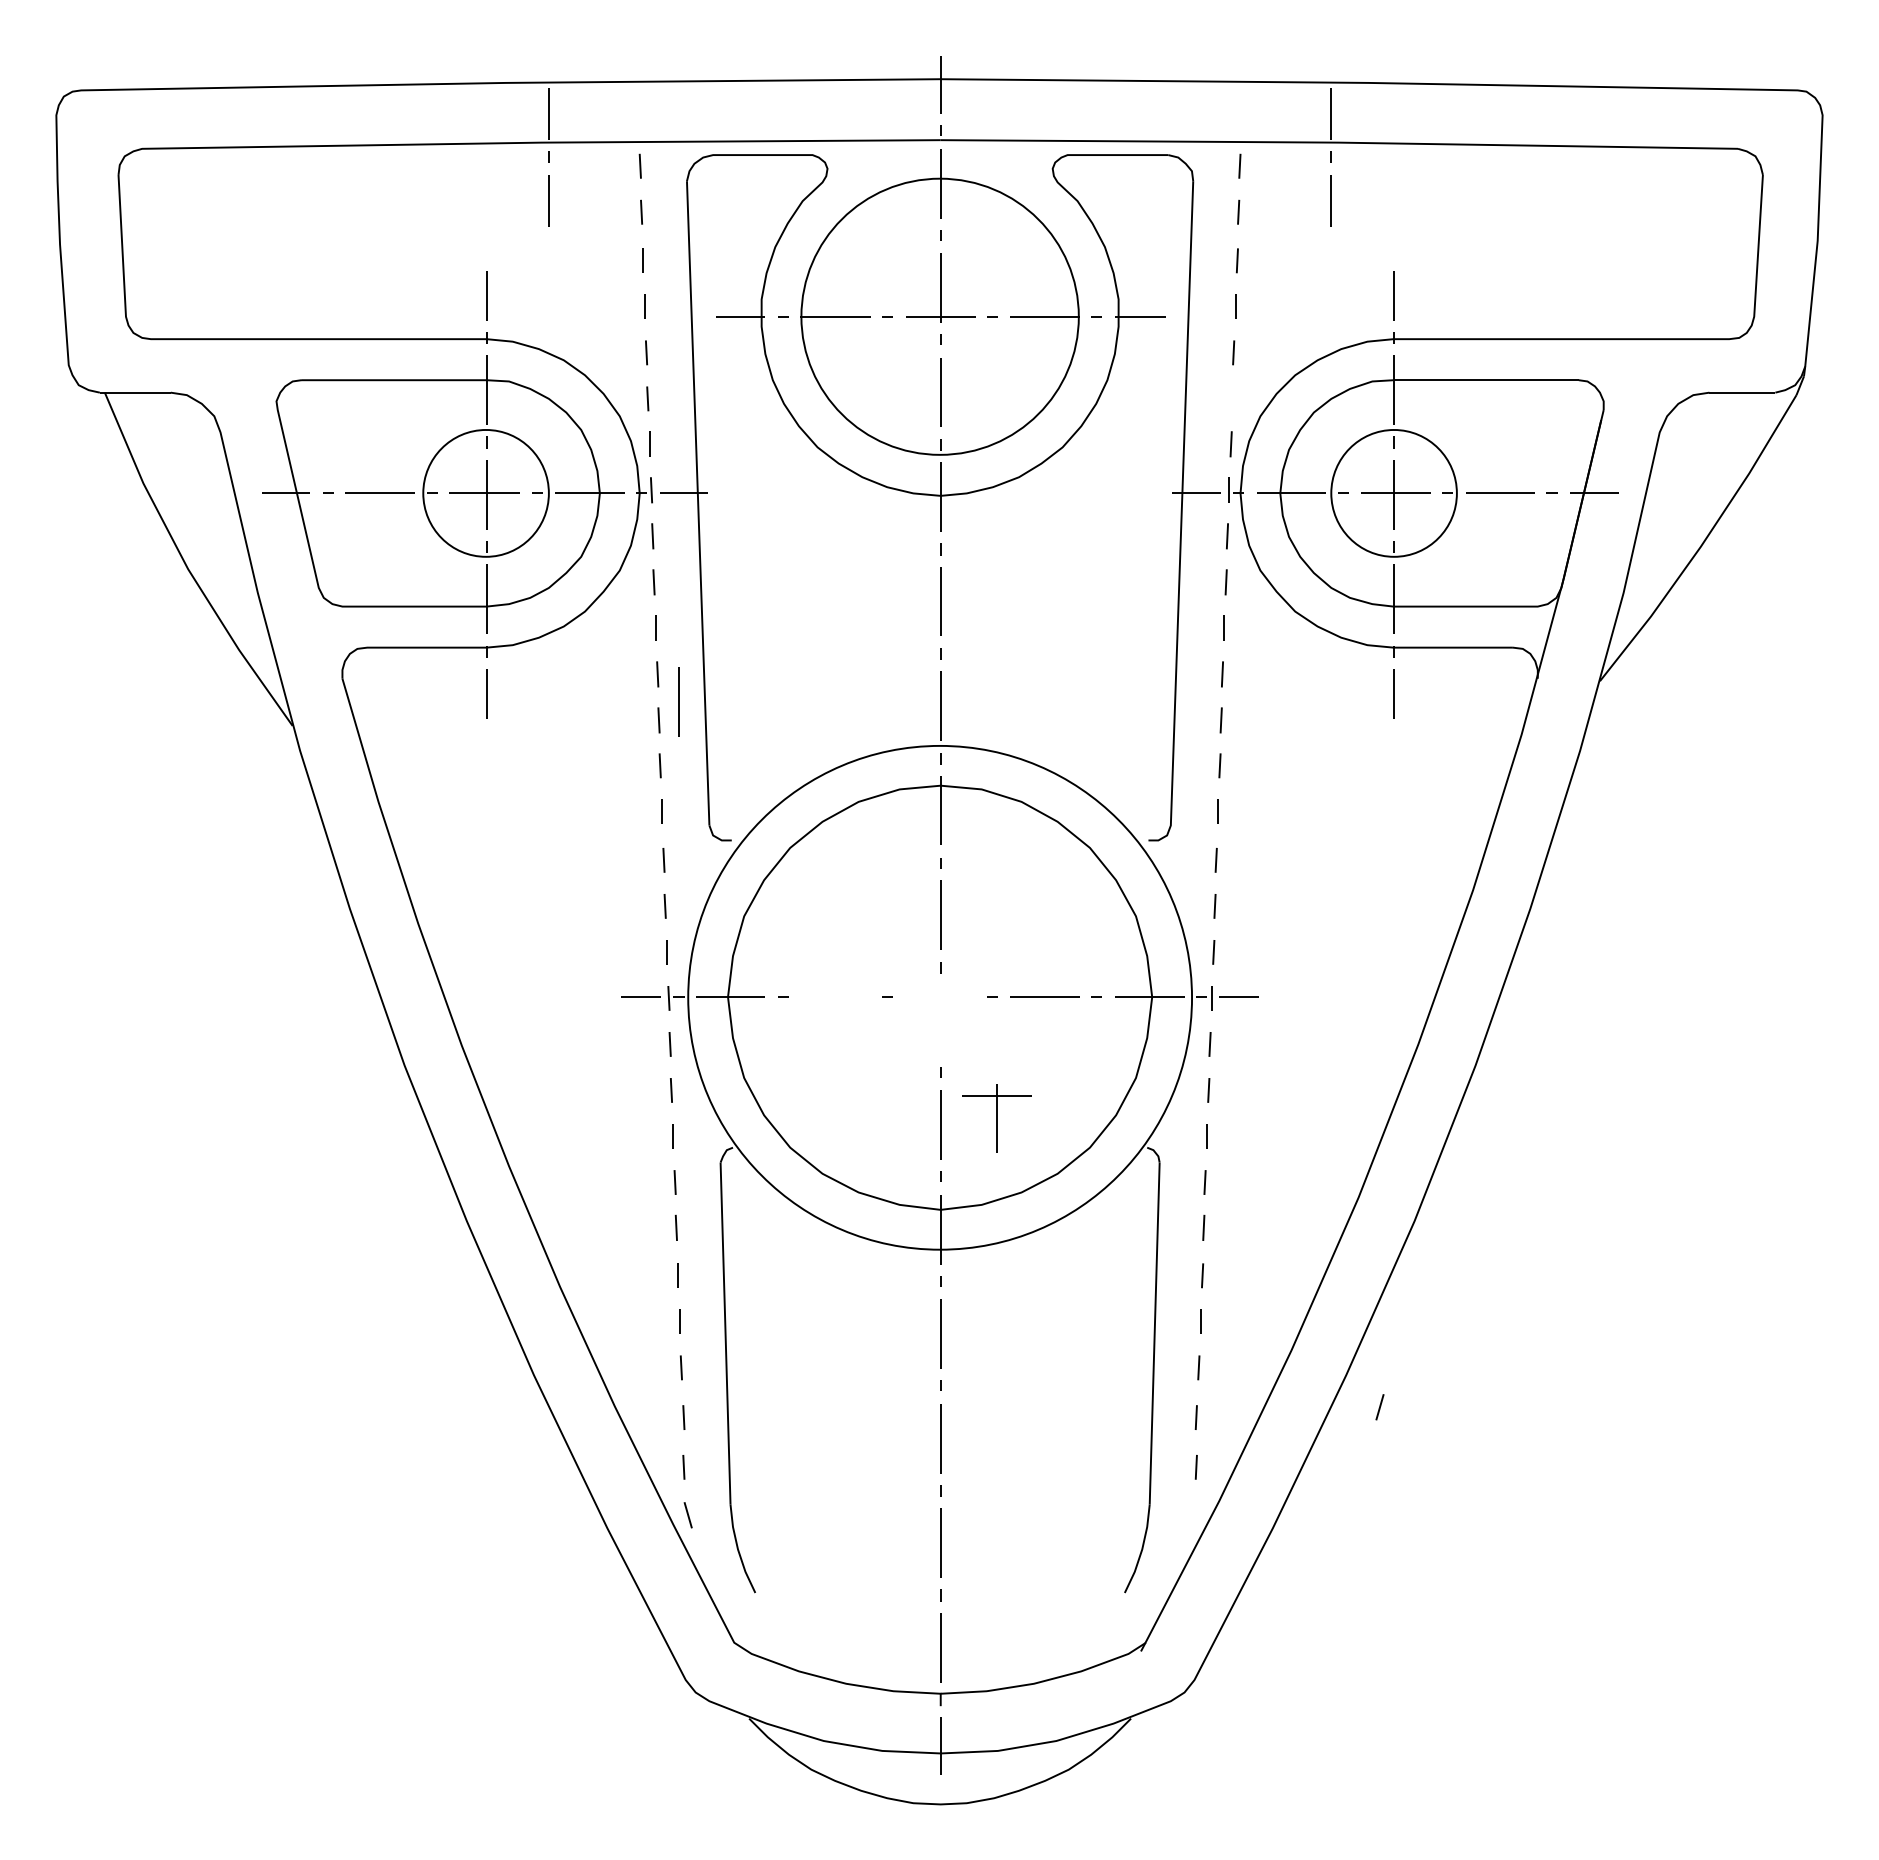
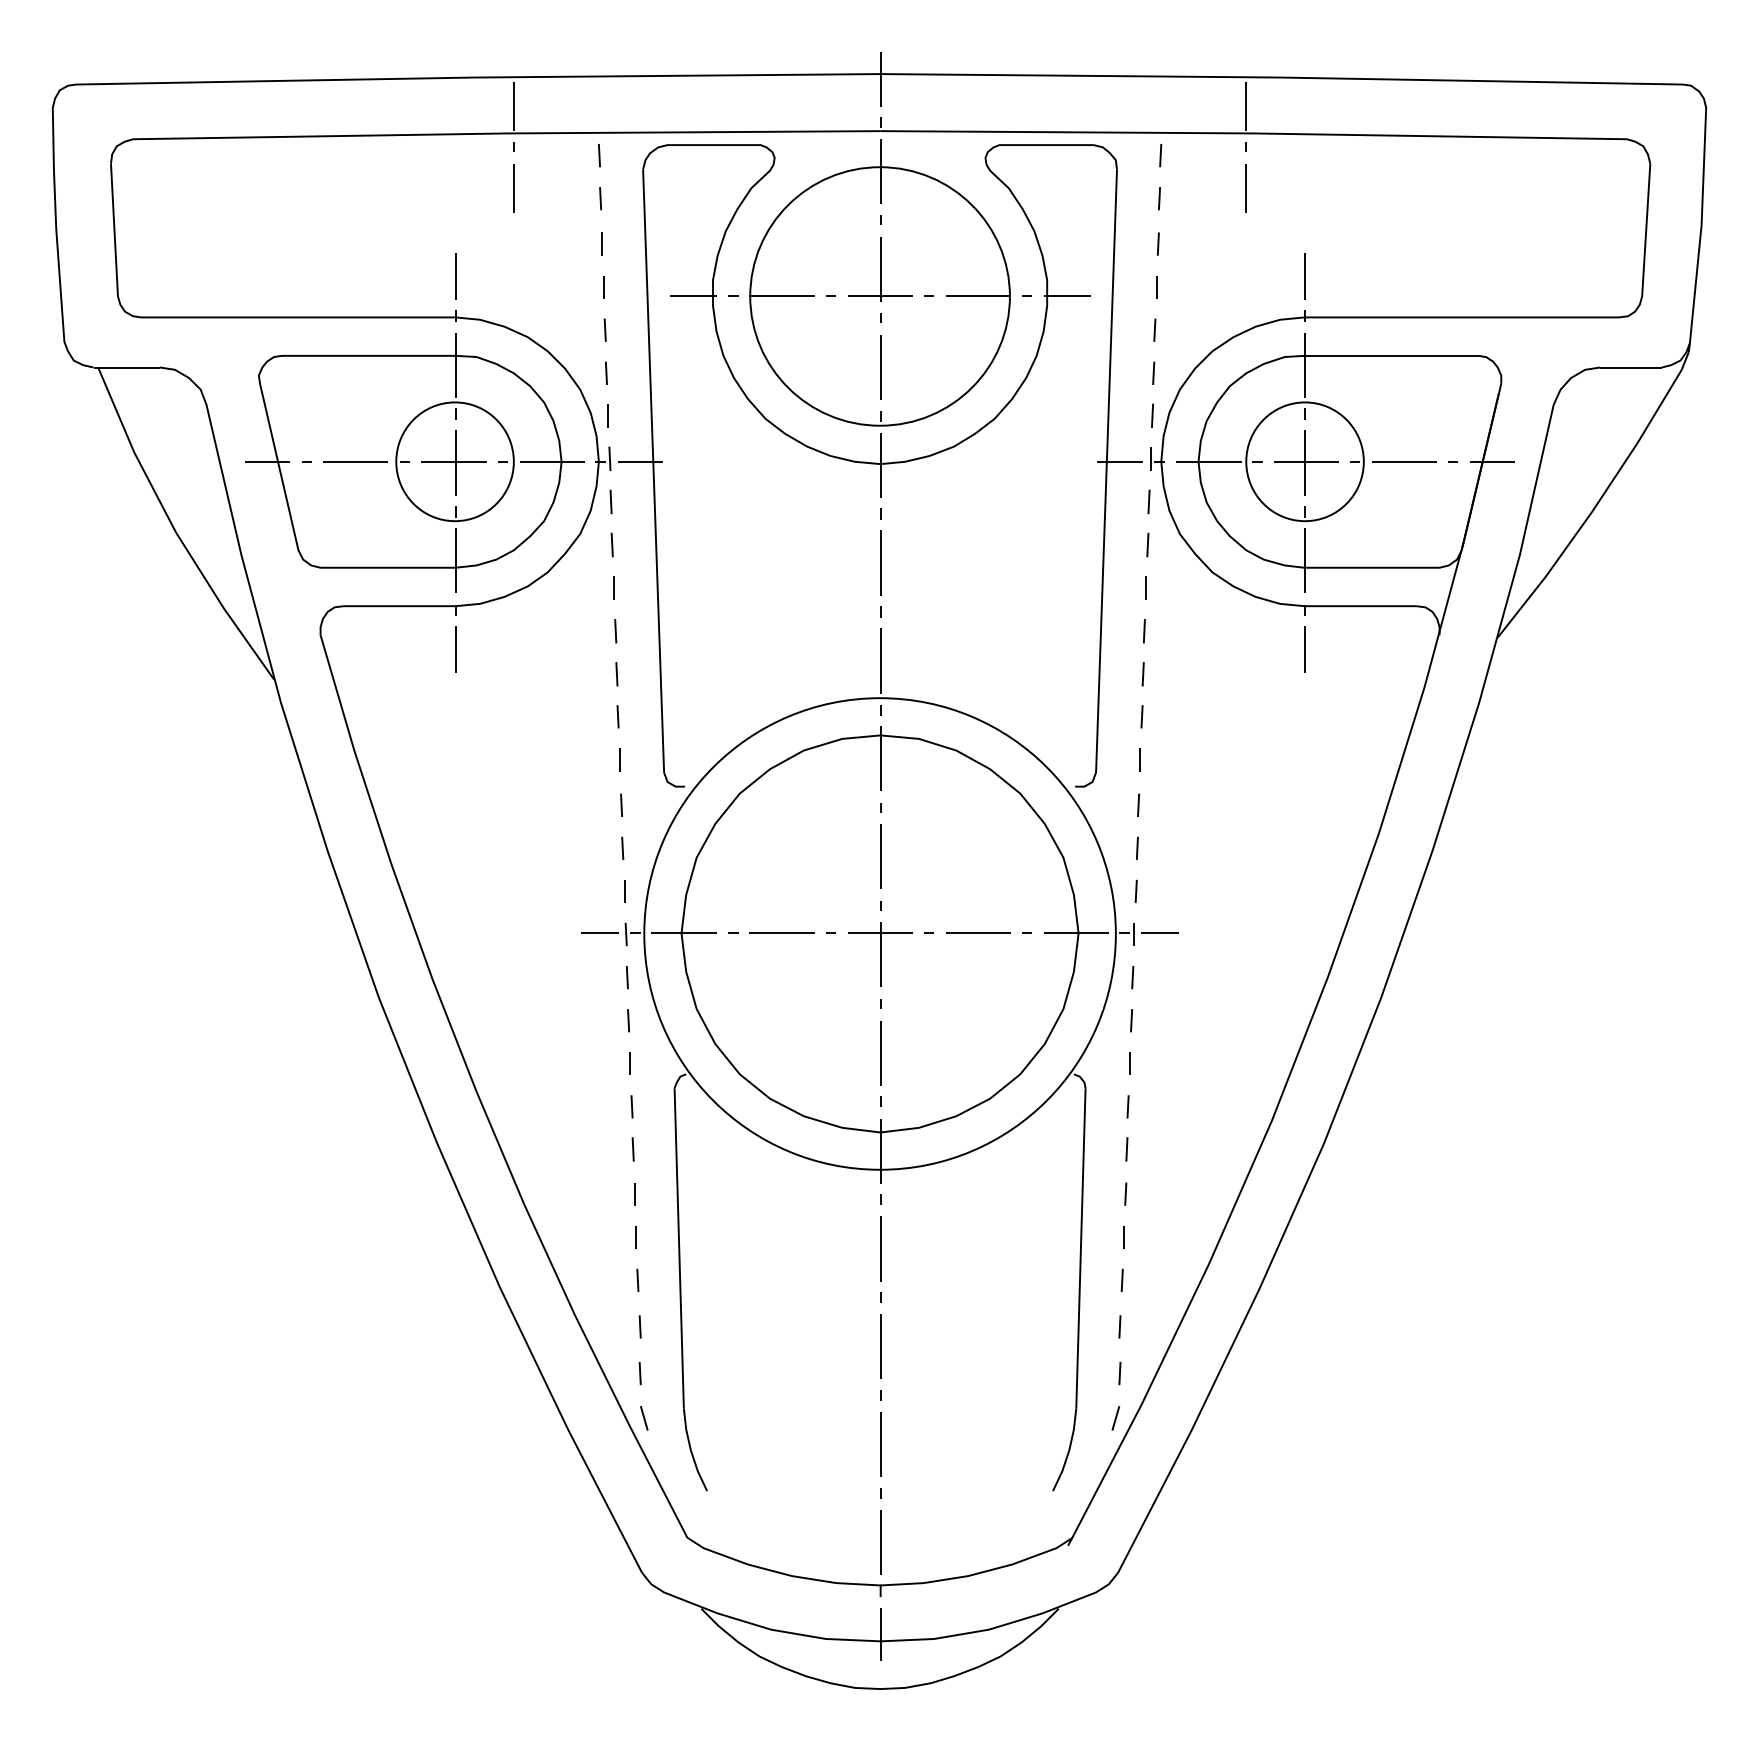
line: (1232, 398) -> (1153, 372), added
line: (678, 701) -> (635, 656), removed
line: (835, 996) -> (782, 932), added
part: (996, 1118) -> (880, 954), moved
line: (1379, 1407) -> (1115, 1418), moved

